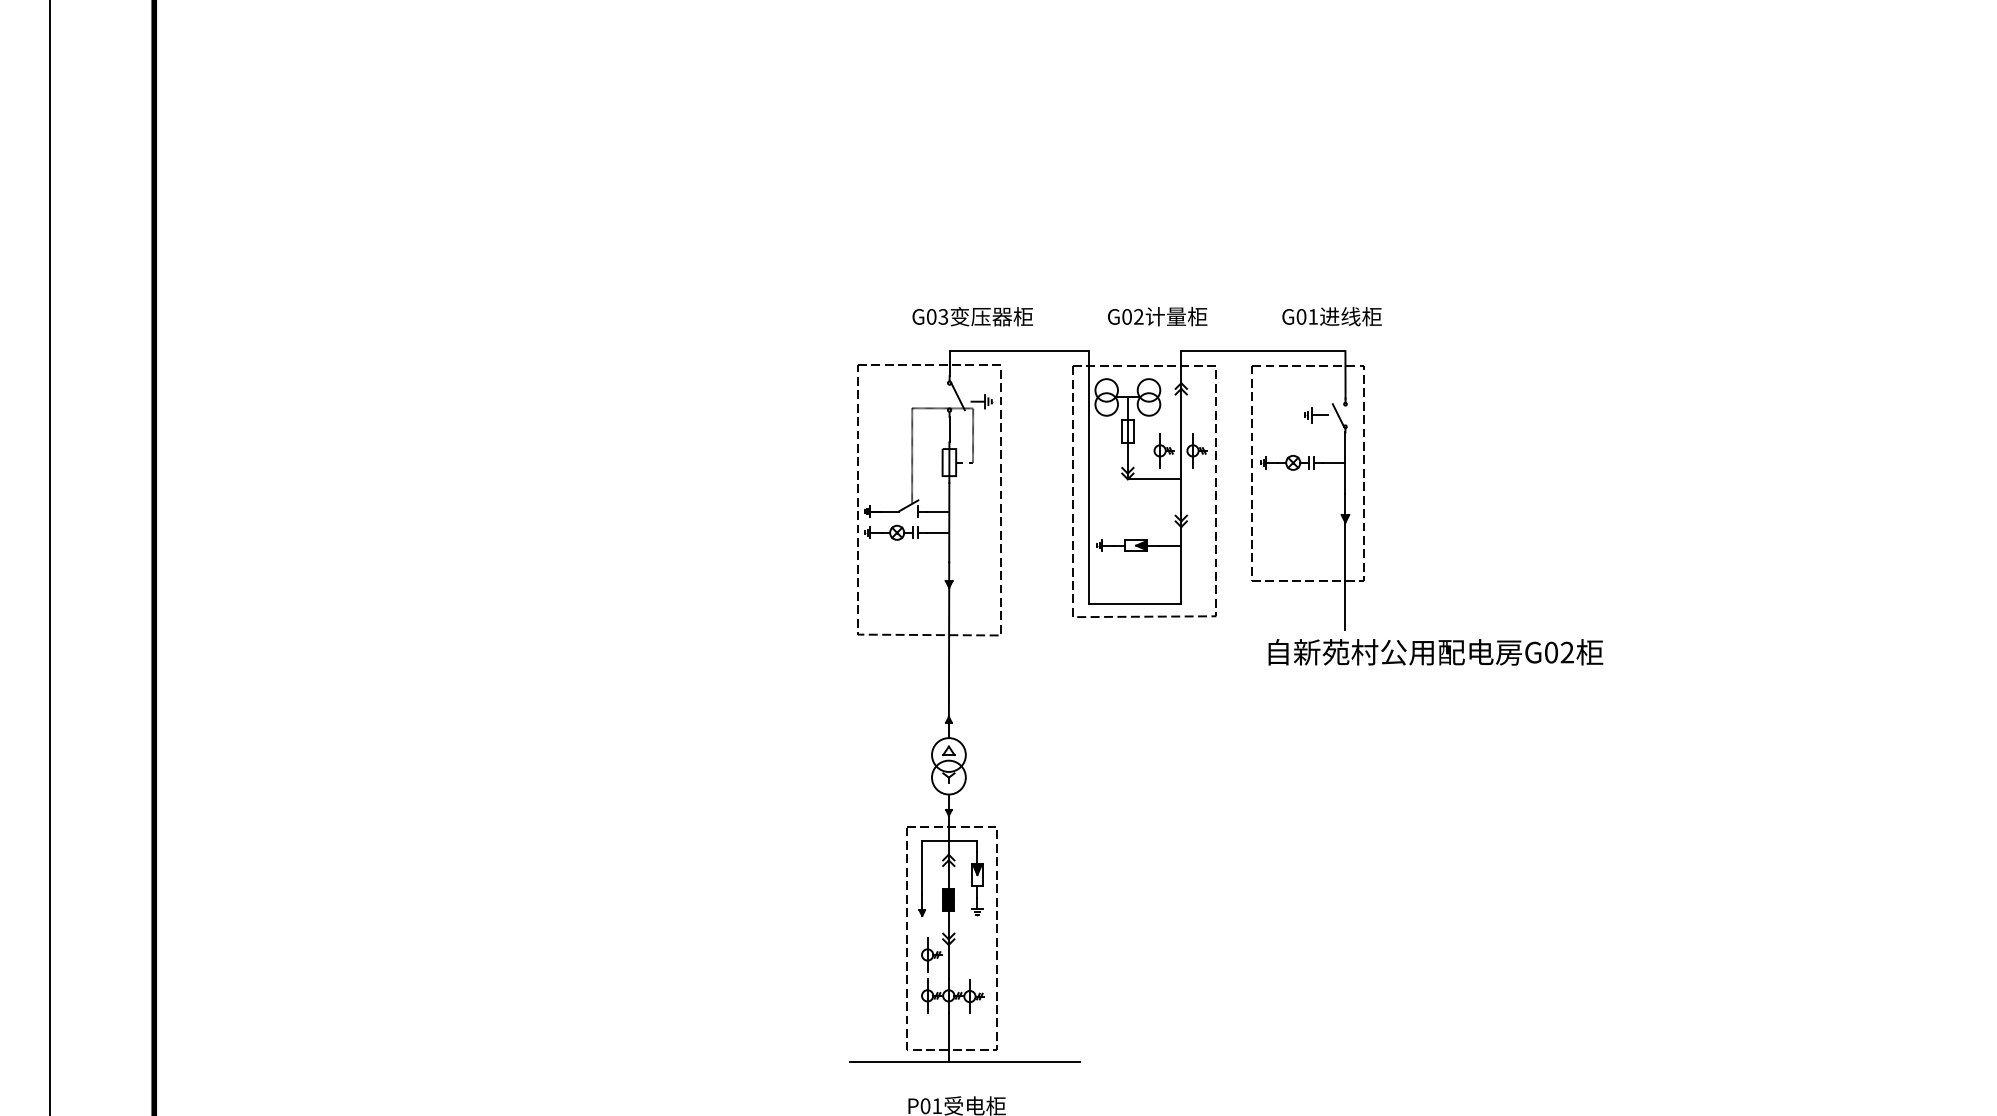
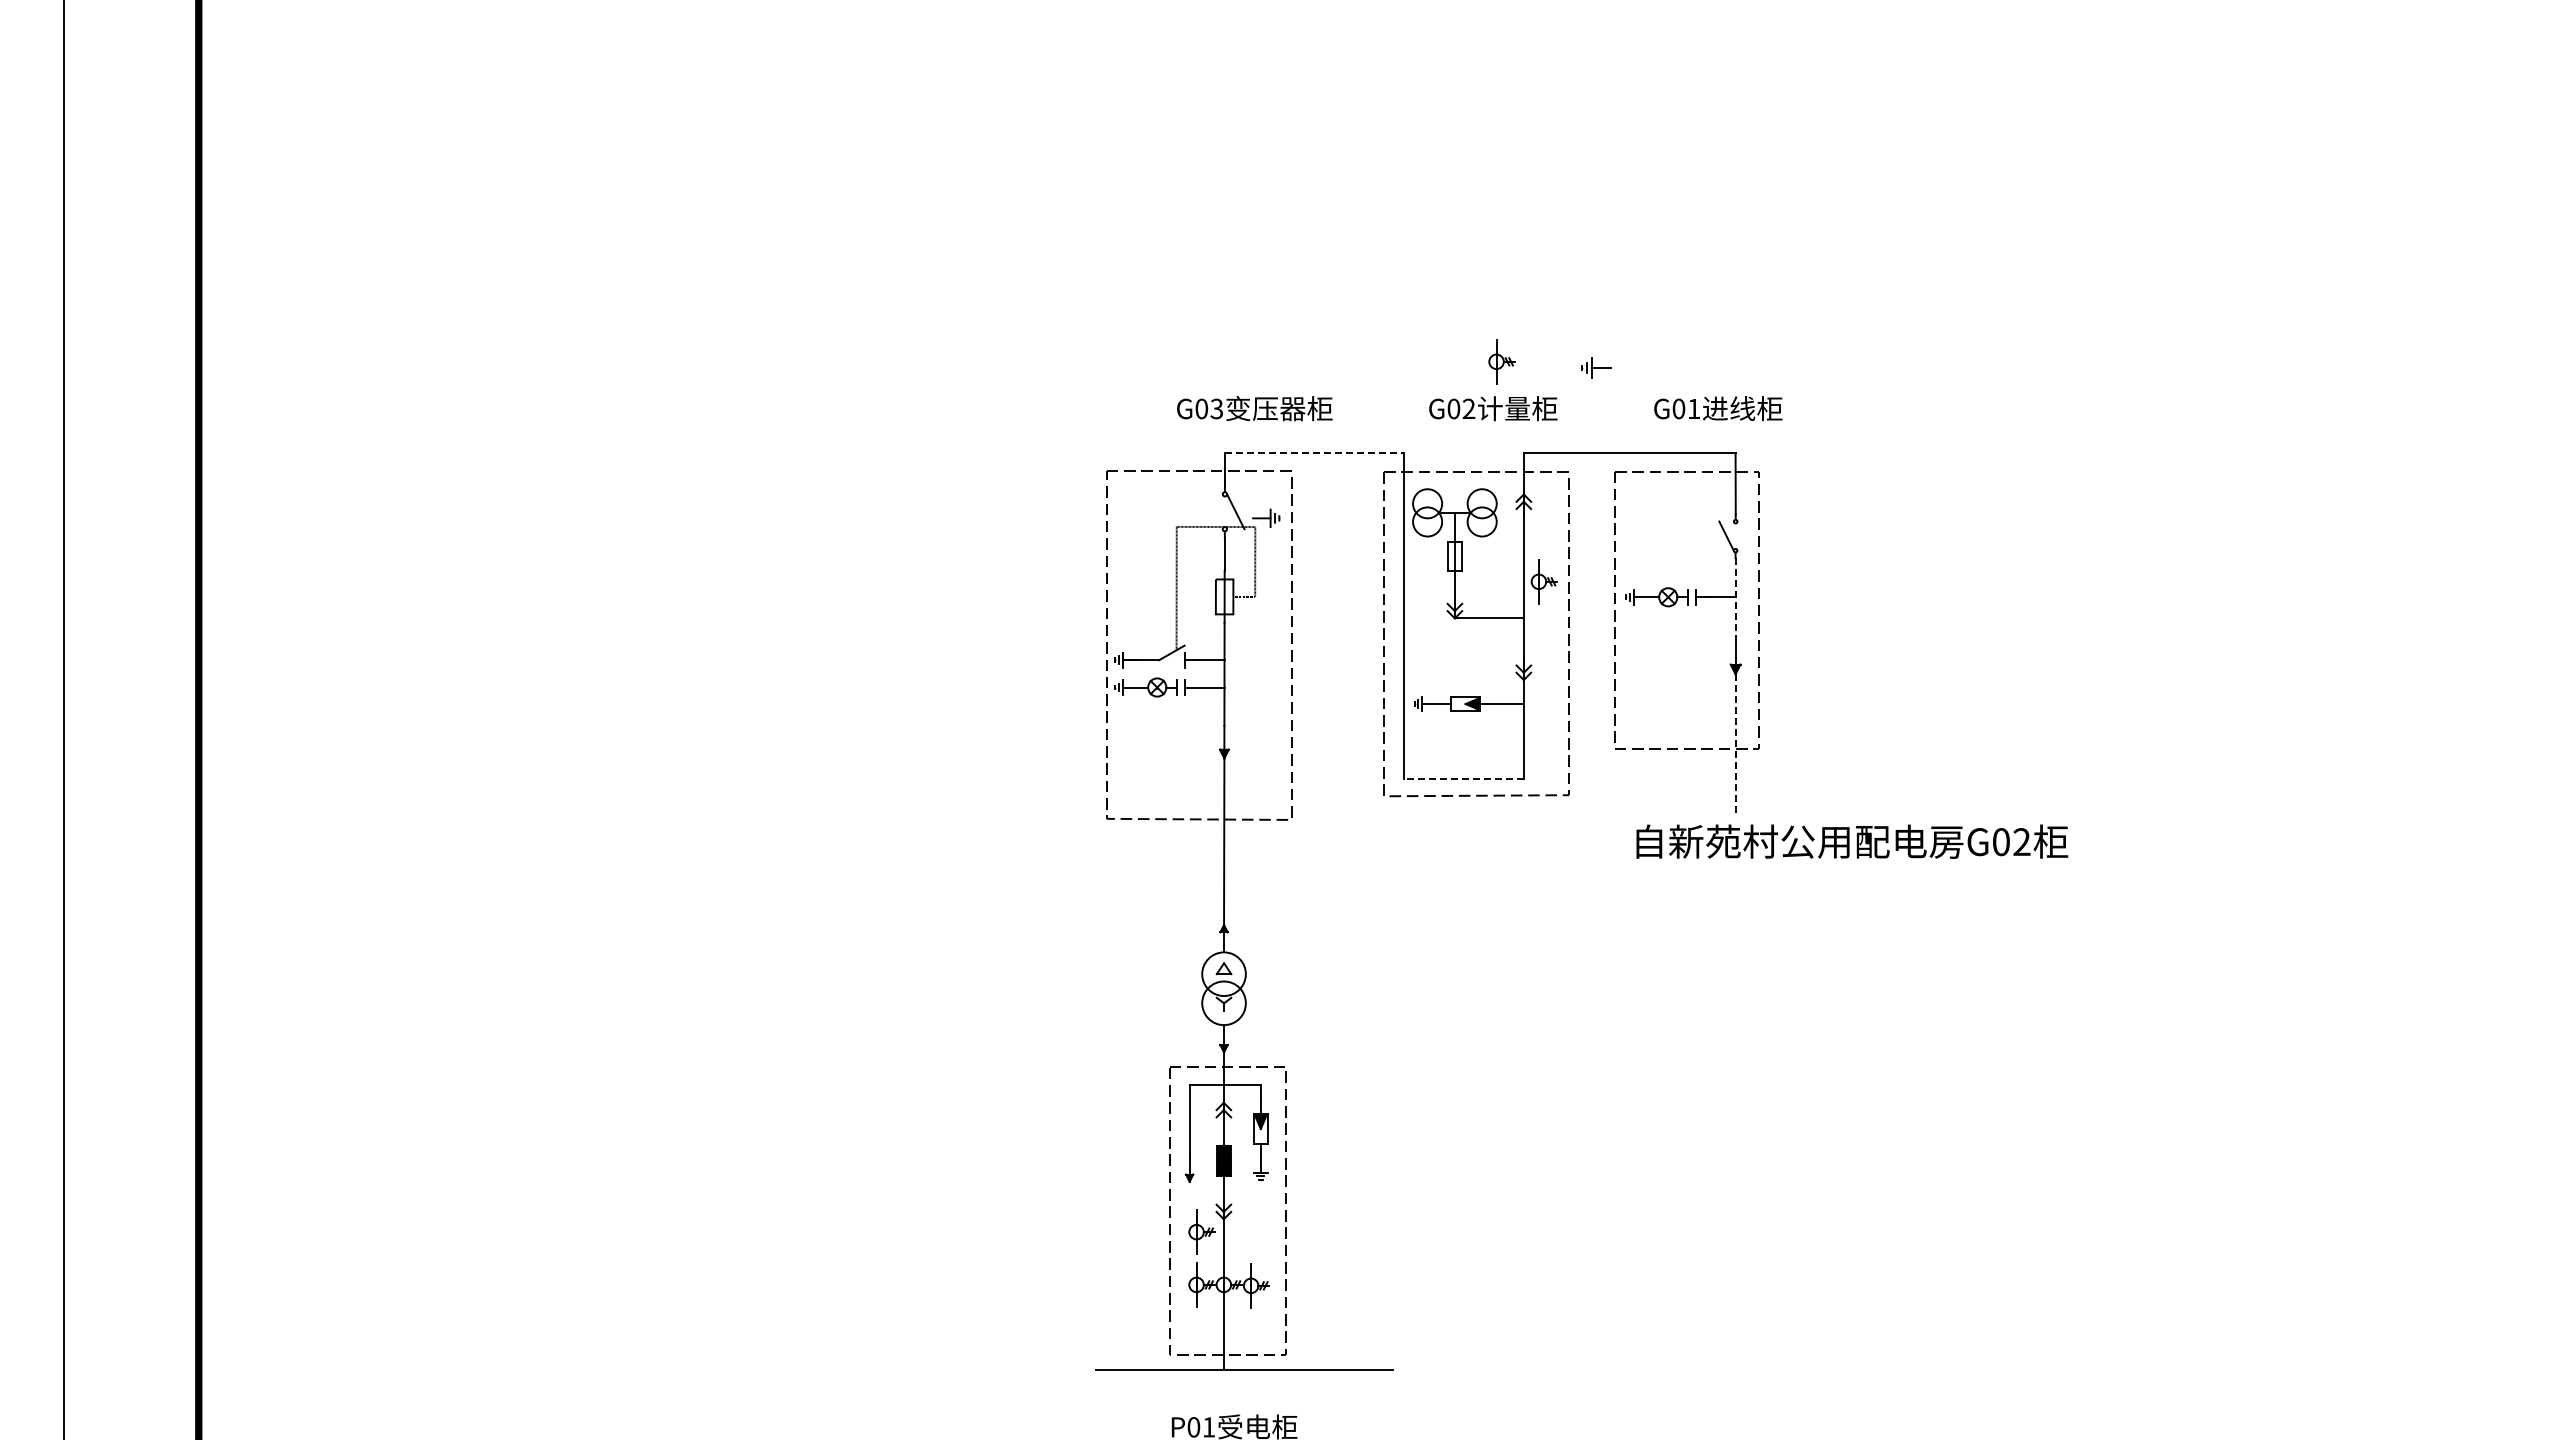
line: (1019, 351) -> (1314, 453), solid -> dashed
part: (1315, 414) -> (1596, 367), moved
part: (1163, 450) -> (1501, 361), moved
line: (1345, 463) -> (1735, 597), solid -> dashed
line: (1345, 576) -> (1735, 743), solid -> dashed
line: (1135, 603) -> (1464, 778), solid -> dashed

